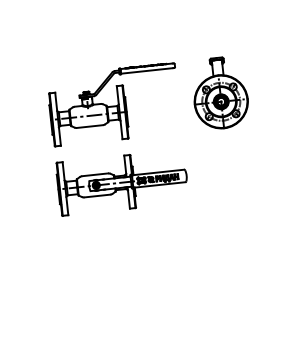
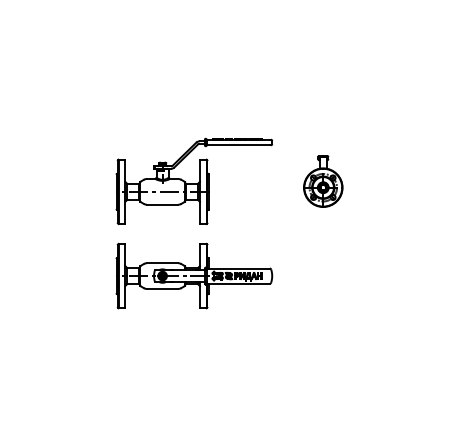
part: (220, 93) -> (323, 181), size x0.6

